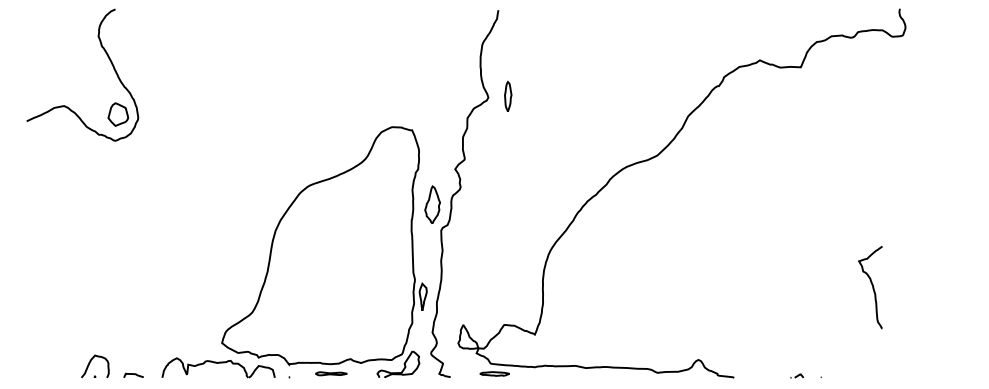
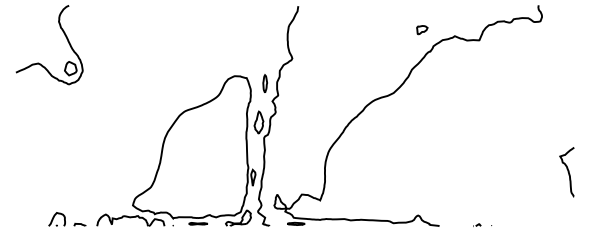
part: (705, 50) -> (422, 30), added
part: (507, 95) -> (264, 83), moved
curve: (871, 288) -> (567, 172), moved

